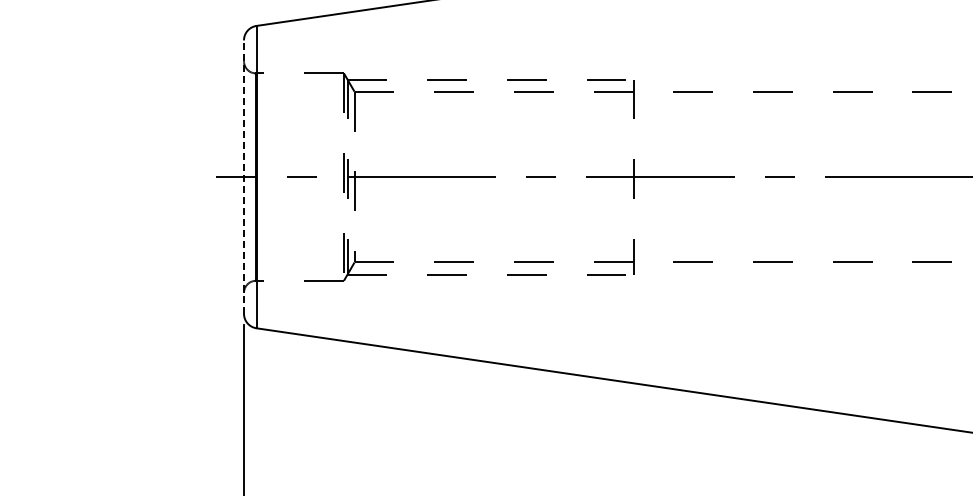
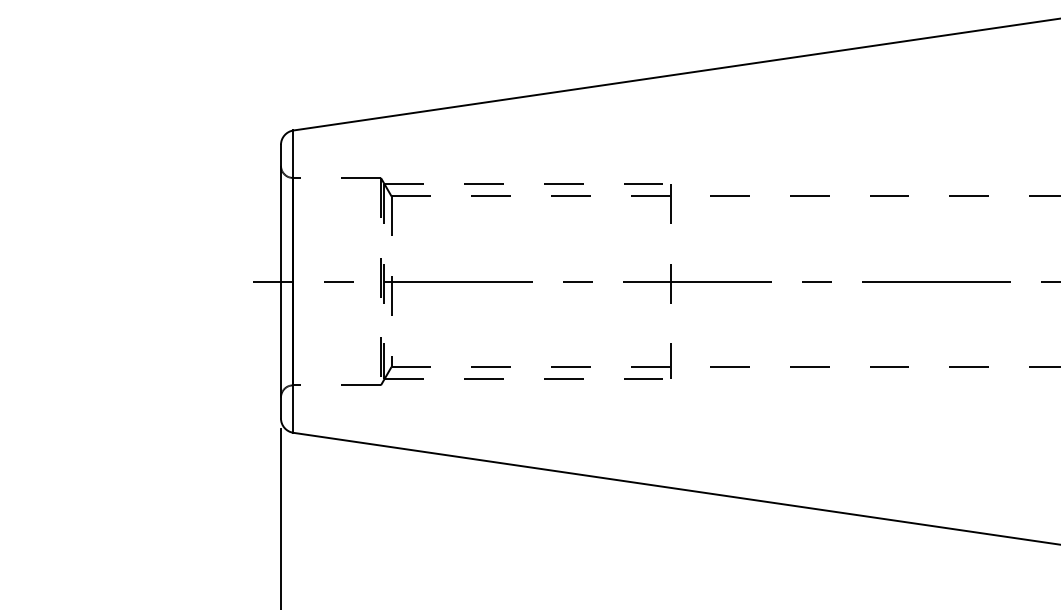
line: (243, 176) -> (280, 281), dashed -> solid

